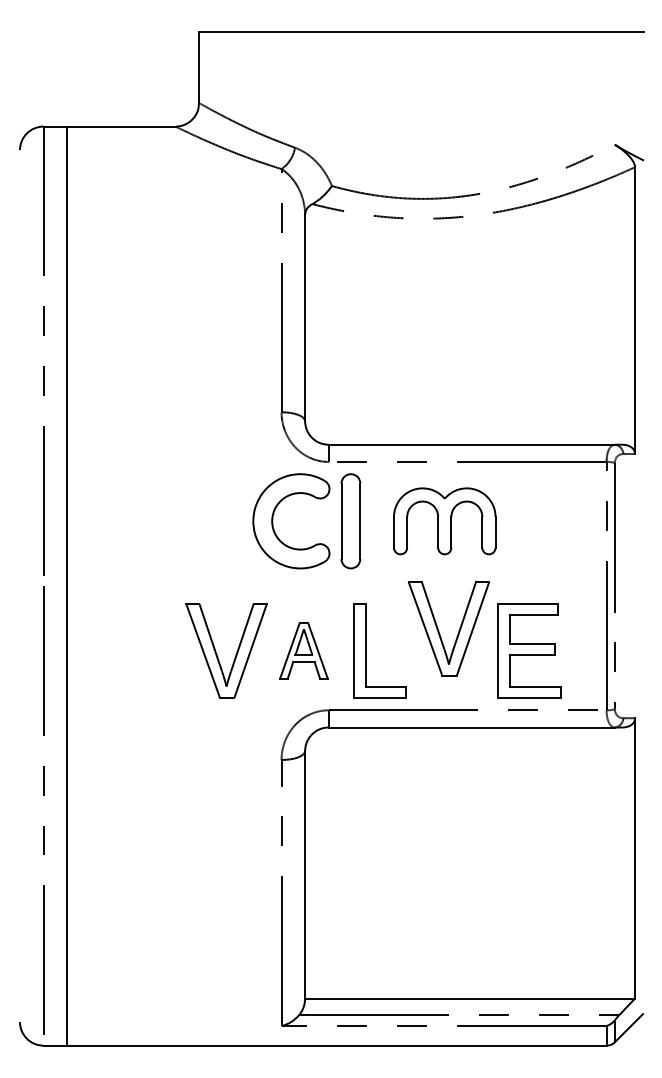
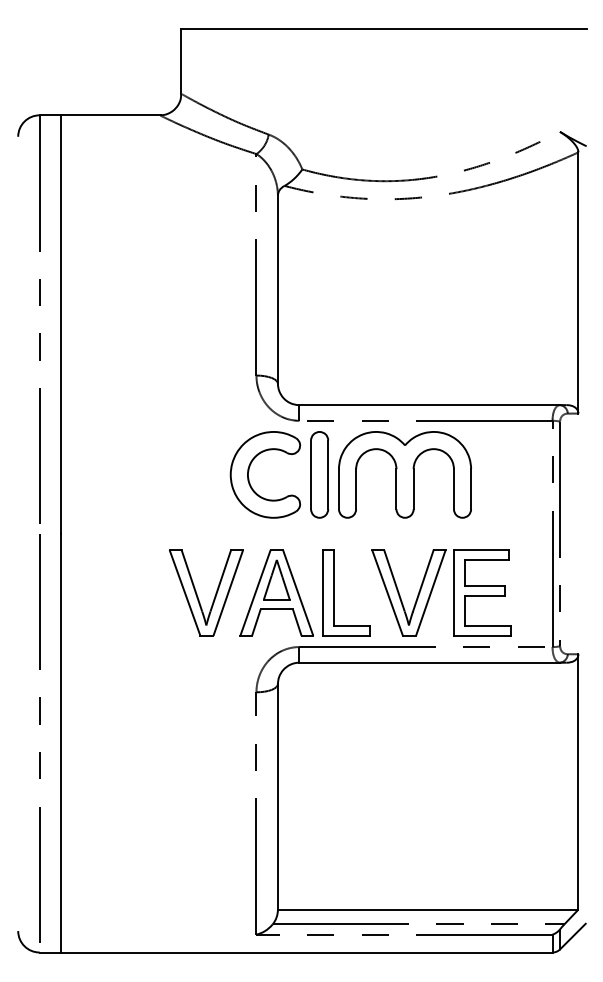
part: (444, 521) -> (404, 475), size x1.43
part: (439, 631) -> (400, 595), moved
part: (303, 650) -> (276, 592), size x1.67

